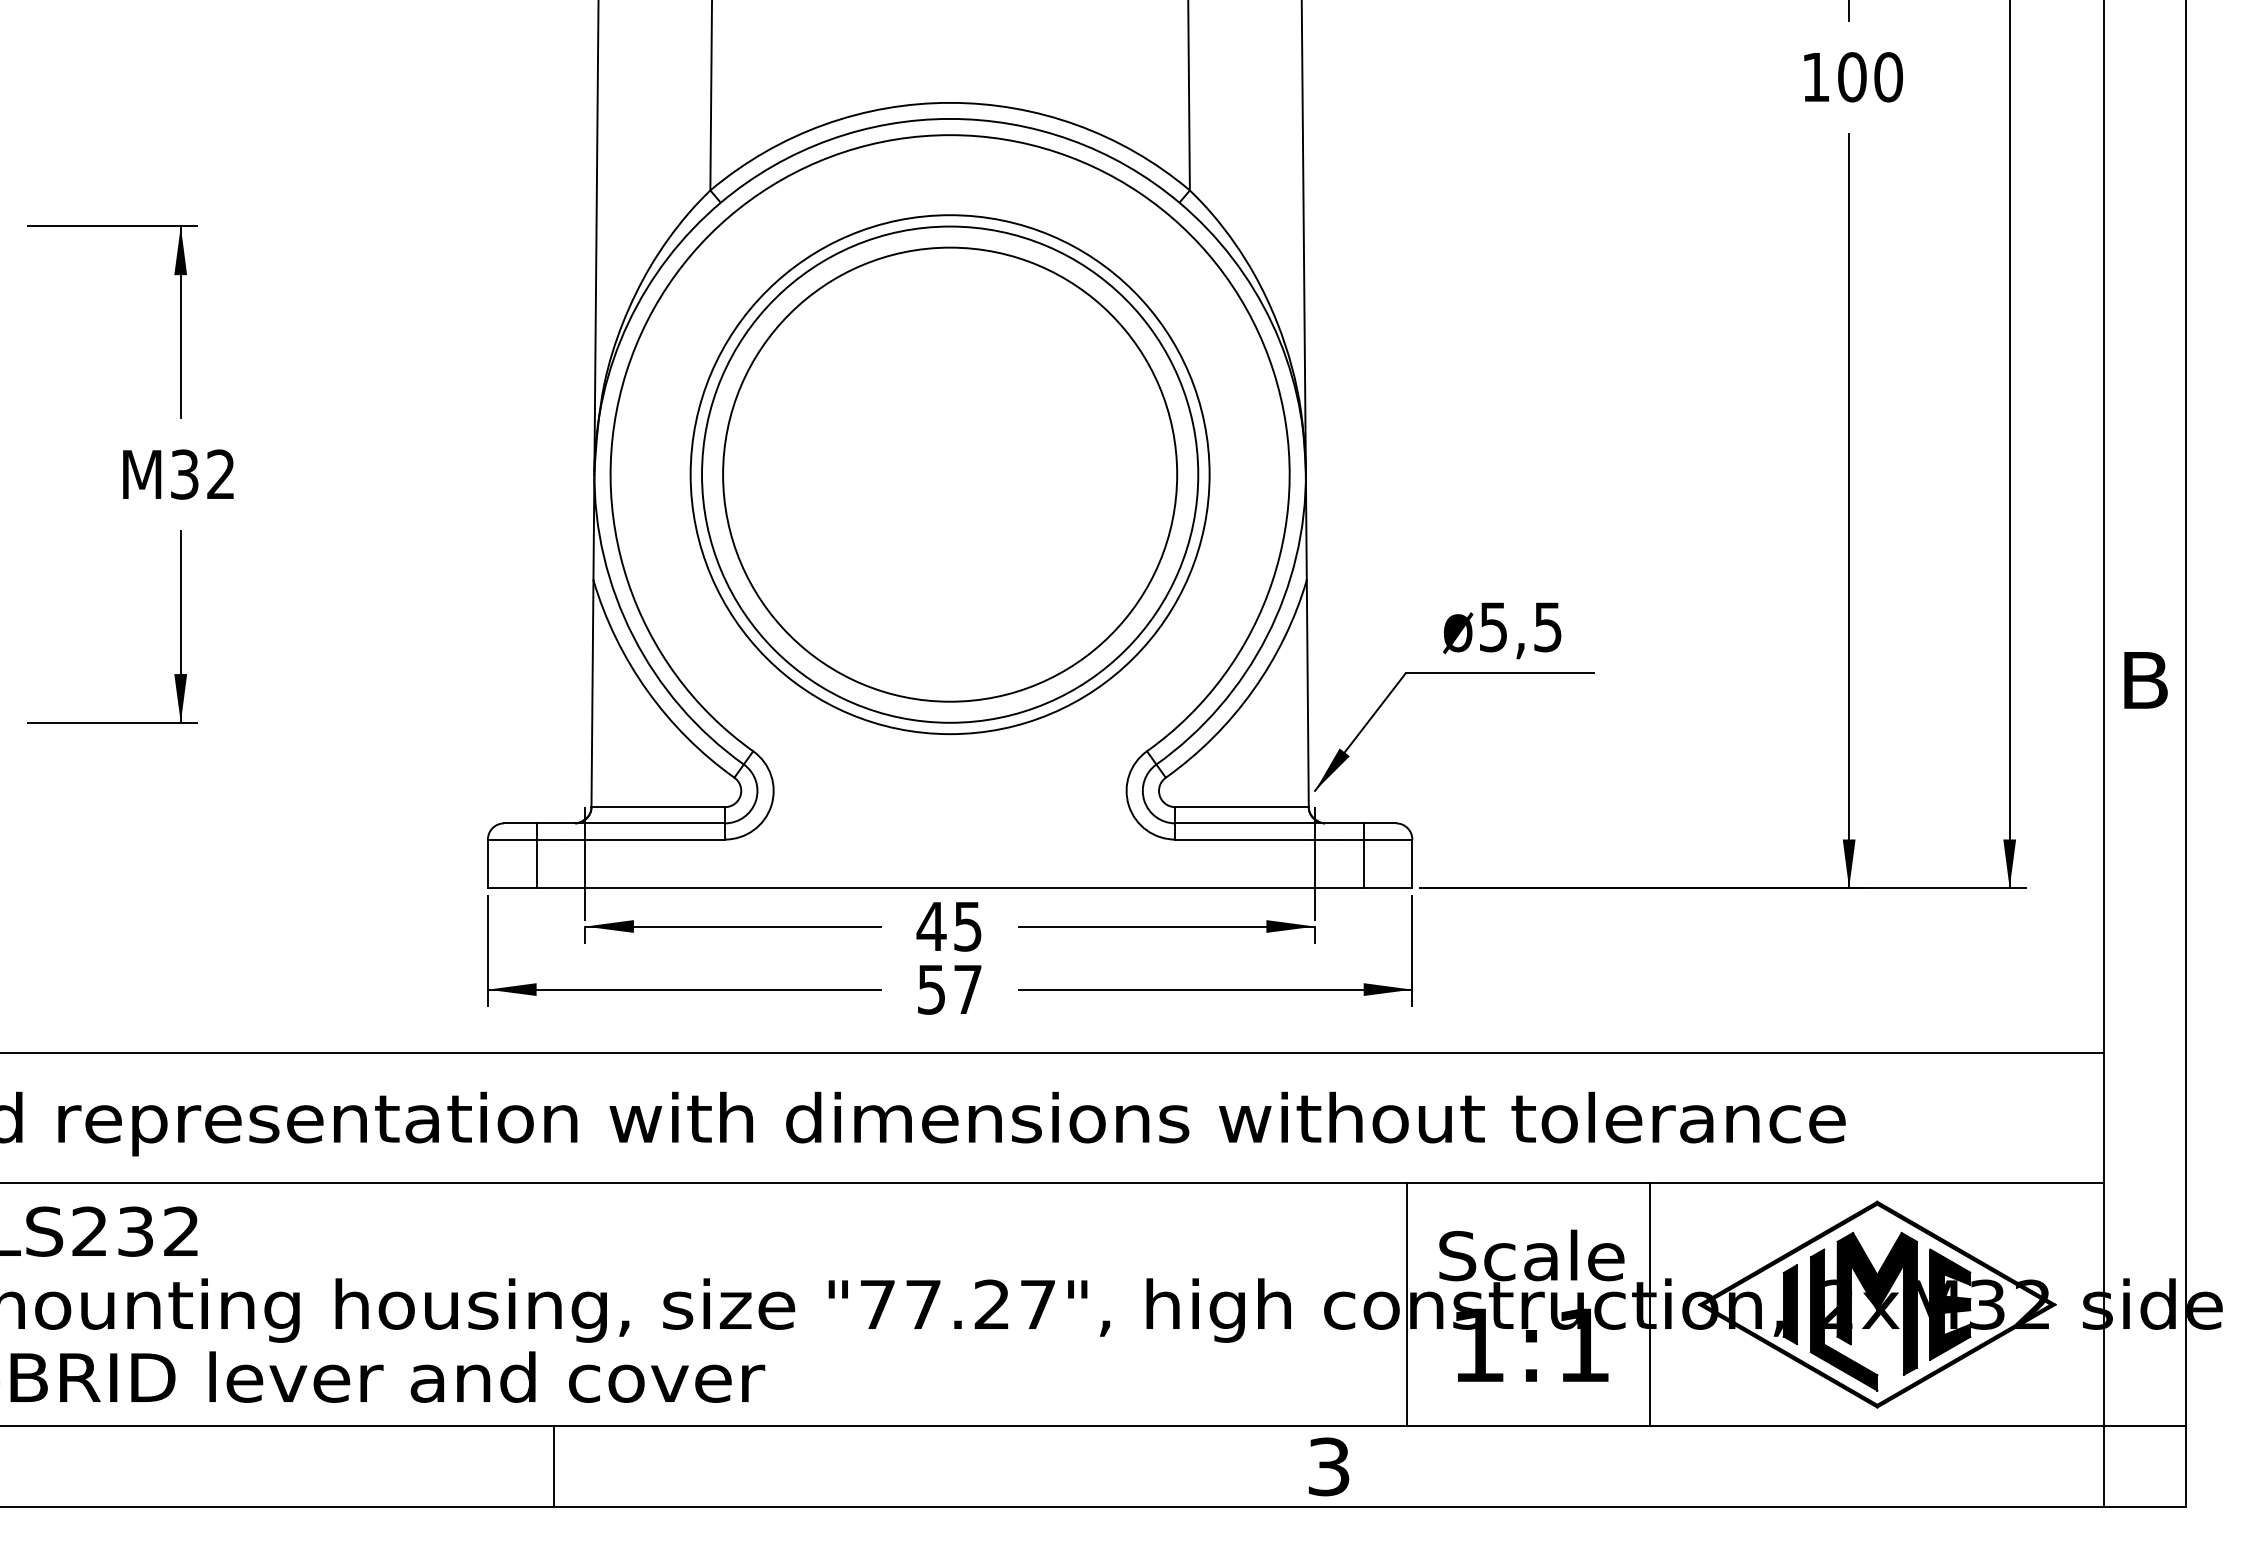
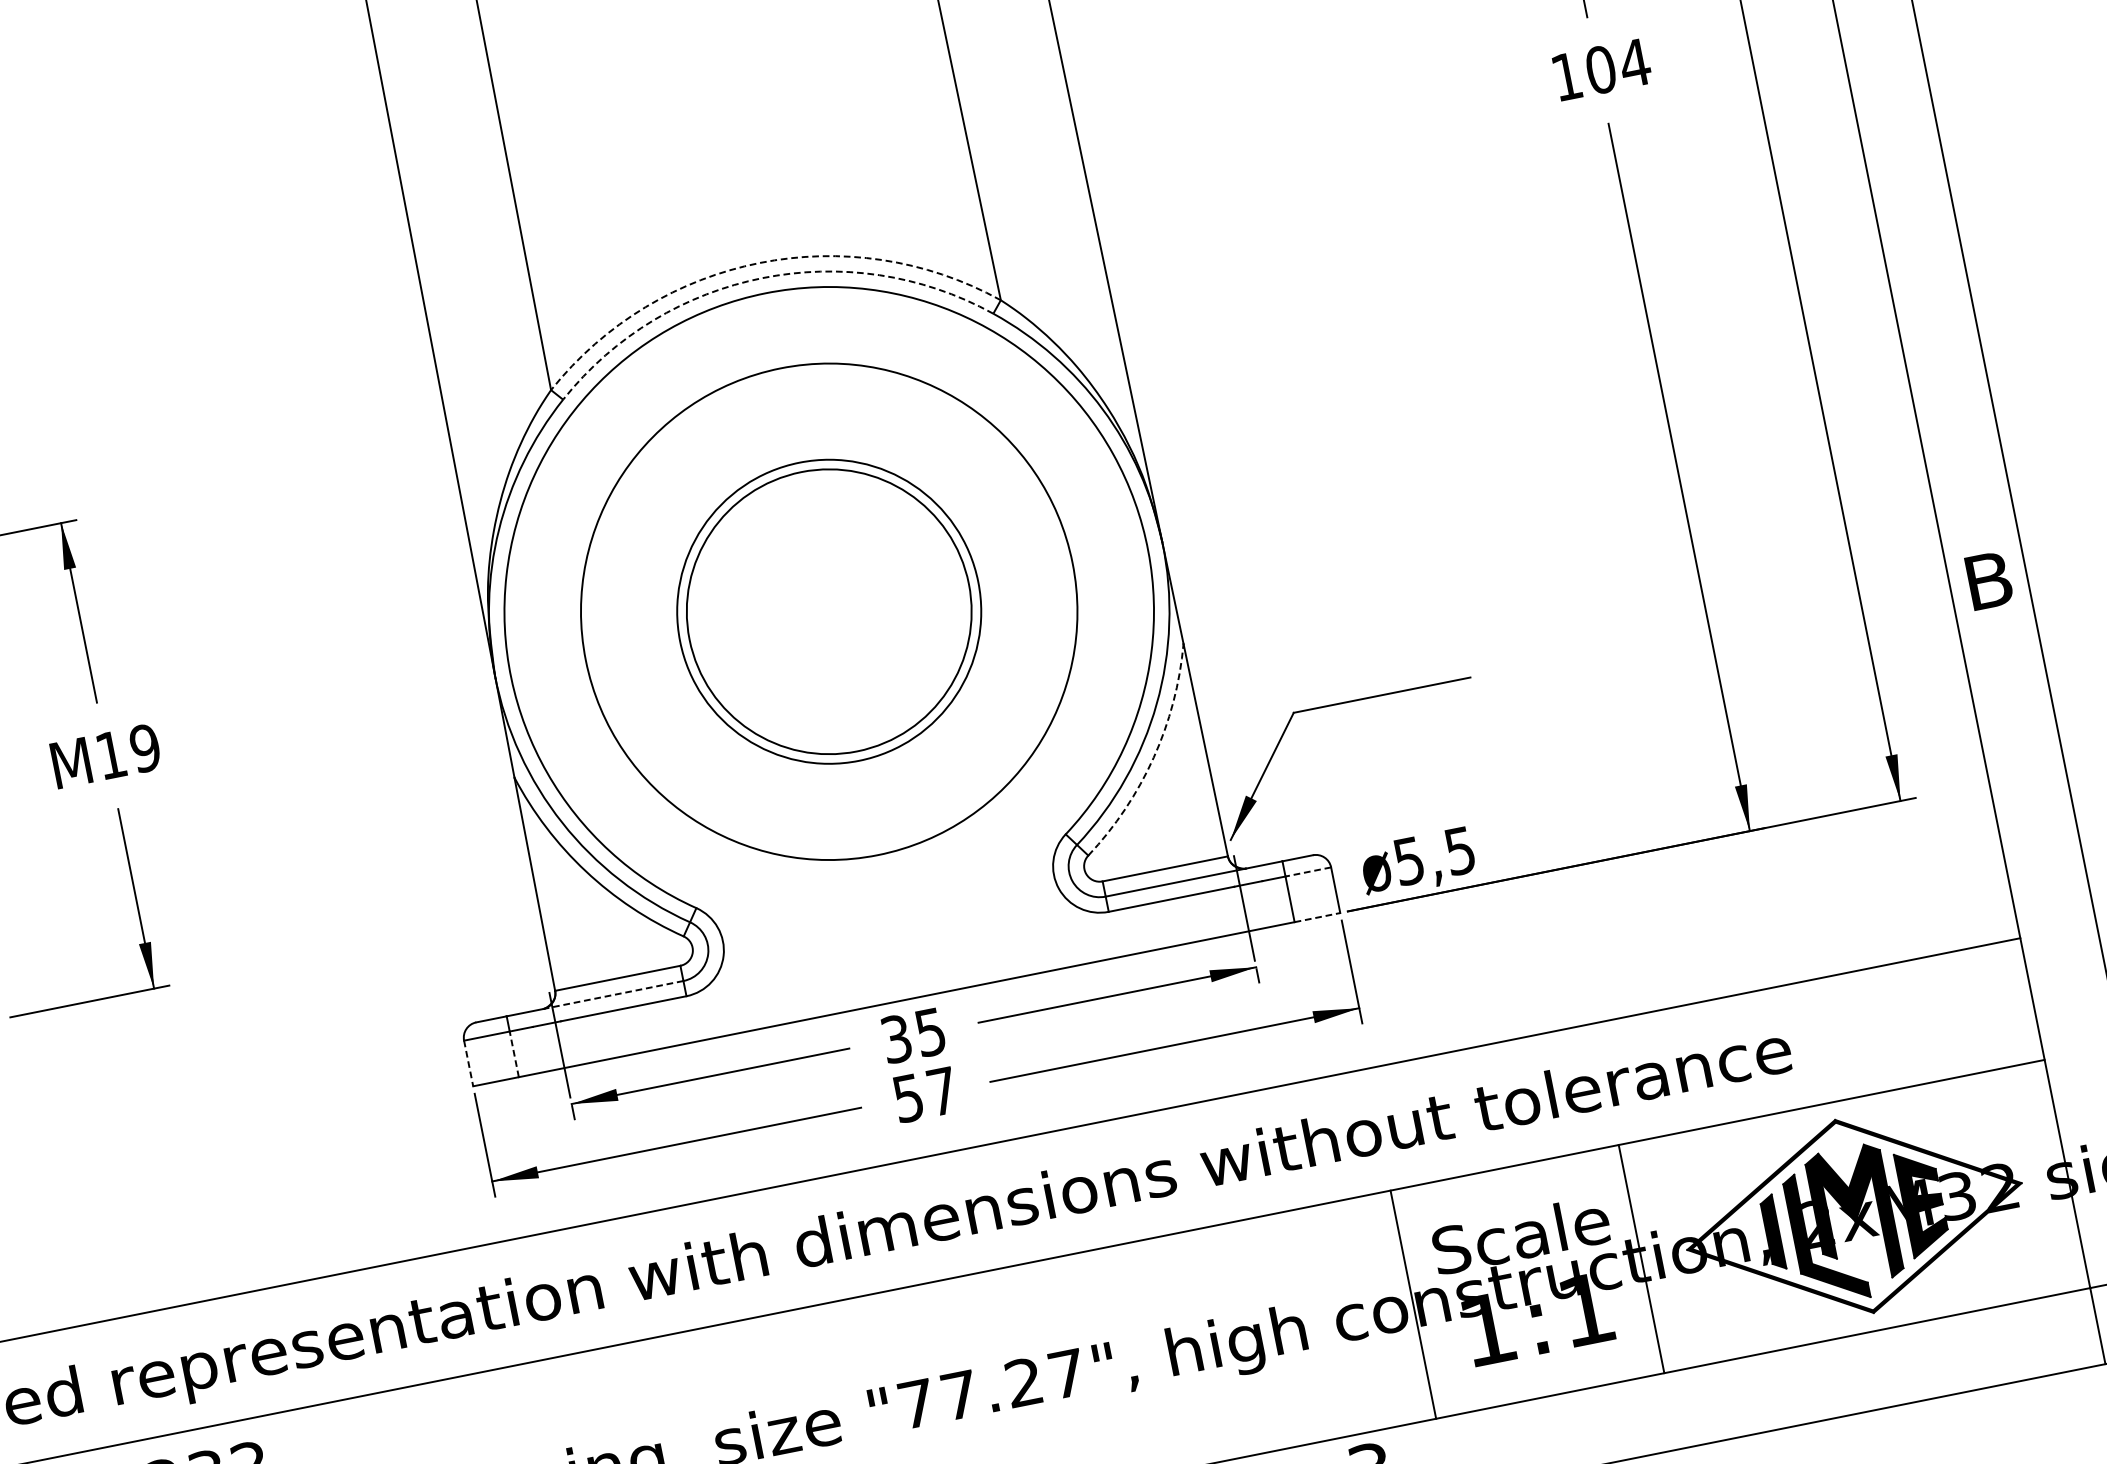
text: (1888, 77) -> (1634, 63), 100 -> 104
arc: (950, 102) -> (759, 262), solid -> dashed
arc: (950, 118) -> (762, 277), solid -> dashed
text: (203, 474) -> (128, 751), M32 -> M19
circle: (950, 474) -> (829, 611), size x0.6
circle: (950, 474) -> (829, 611), size x0.7
text: (1502, 630) -> (1418, 862), moved
arc: (1252, 690) -> (1153, 757), solid -> dashed
line: (650, 823) -> (613, 995), solid -> dashed
line: (1387, 839) -> (1307, 871), solid -> dashed
line: (536, 863) -> (514, 1054), solid -> dashed
line: (487, 864) -> (468, 1064), solid -> dashed
line: (1388, 888) -> (1317, 917), solid -> dashed
text: (931, 926) -> (896, 1039), 45 -> 35

